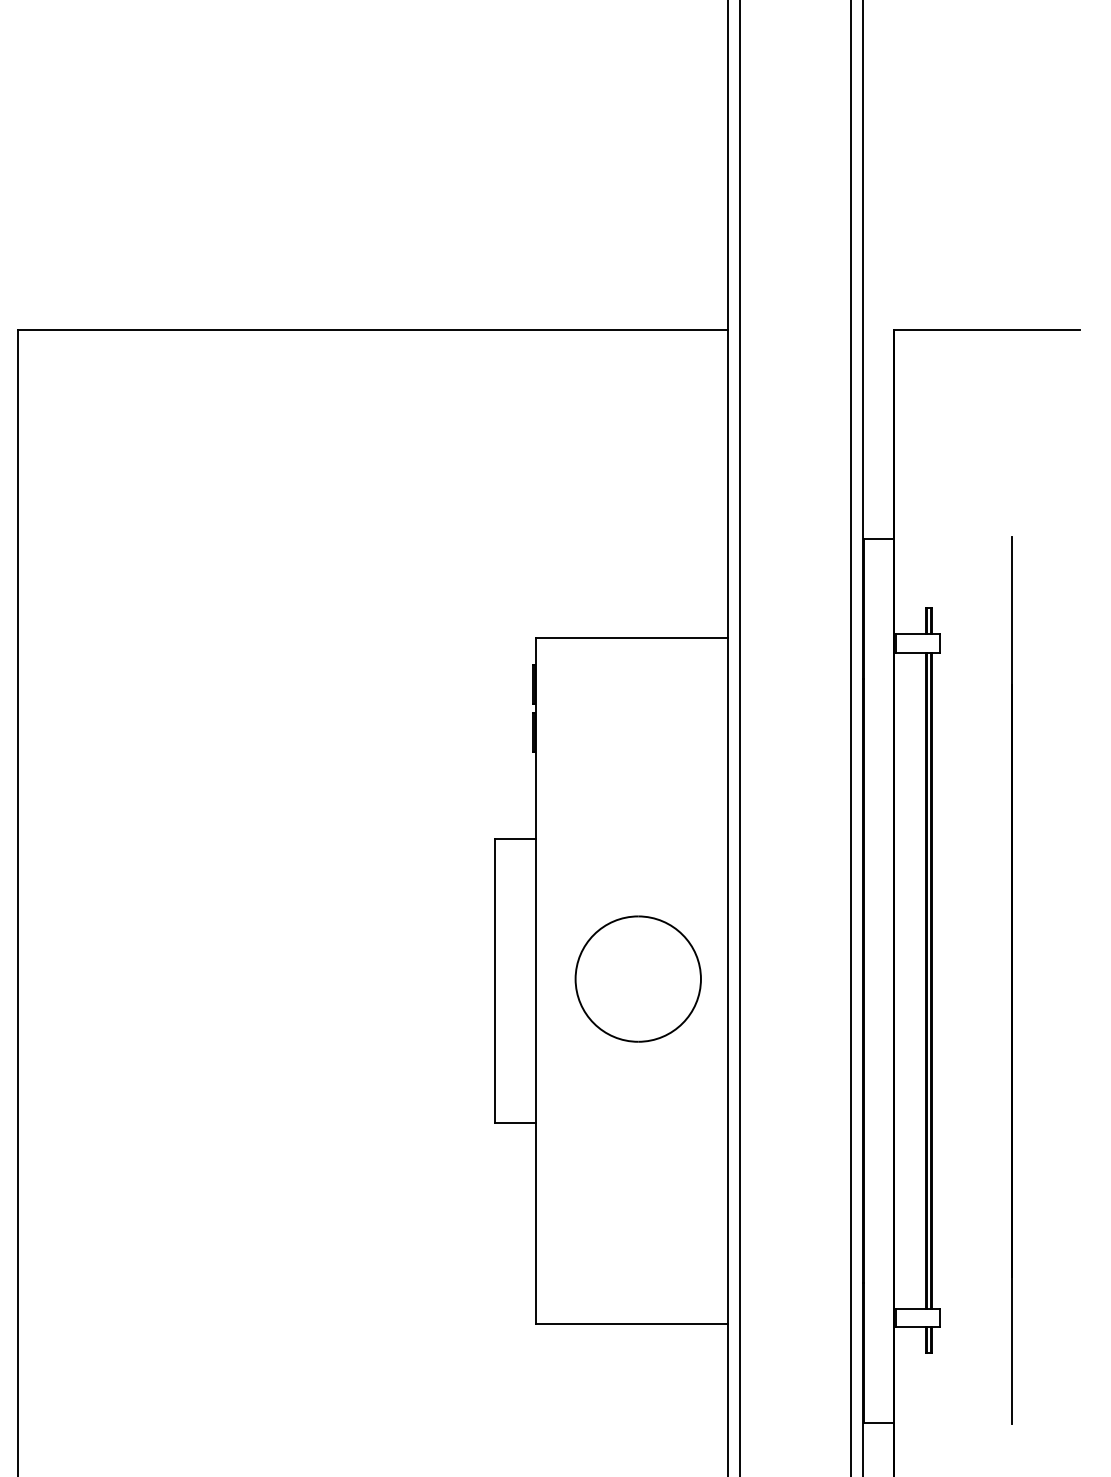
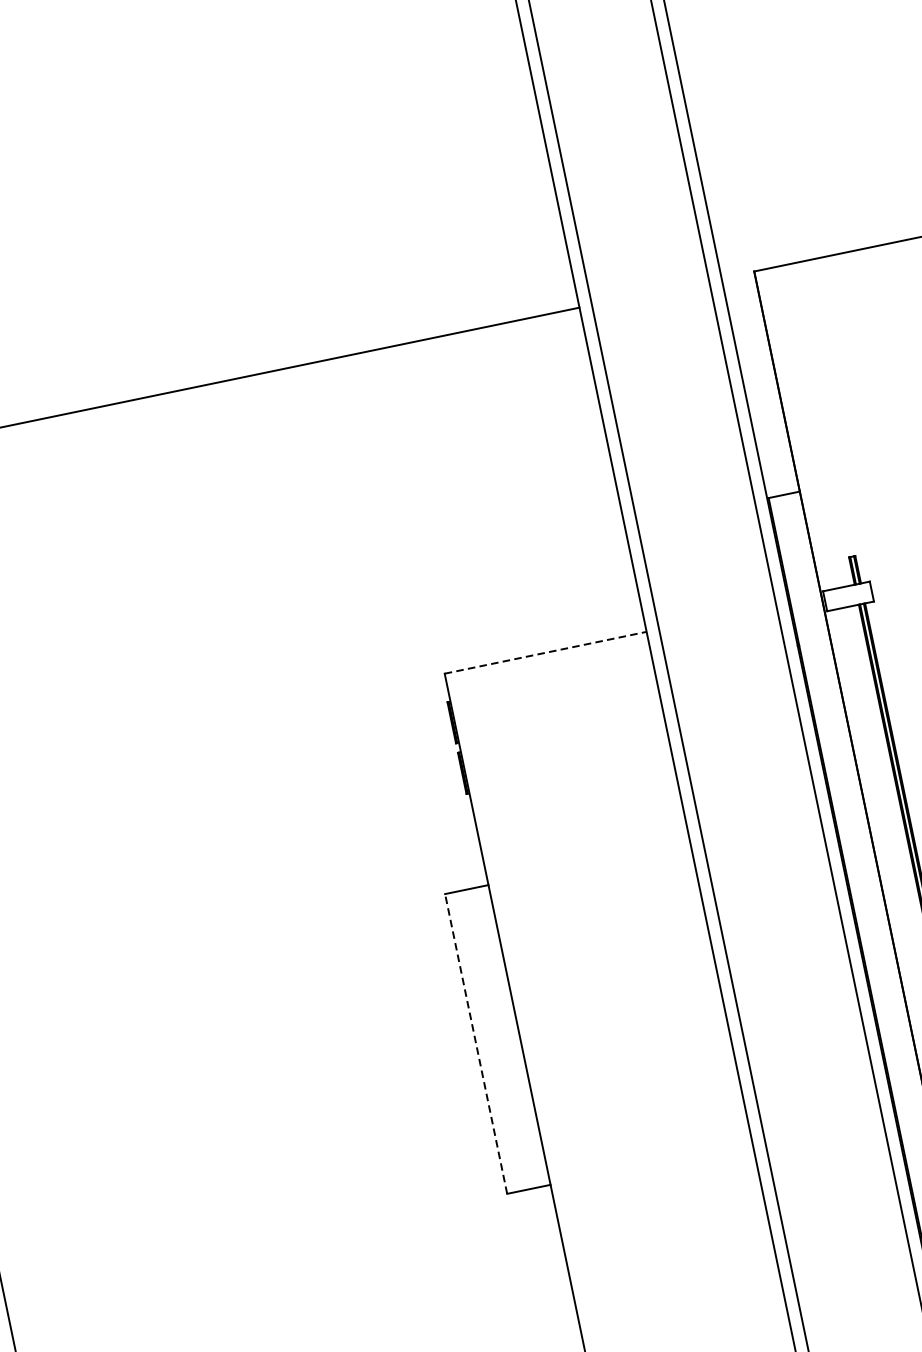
line: (632, 638) -> (546, 653), solid -> dashed
part: (637, 978) -> (625, 1010), removed
line: (495, 980) -> (476, 1043), solid -> dashed

